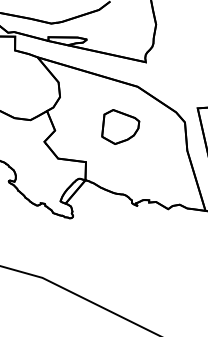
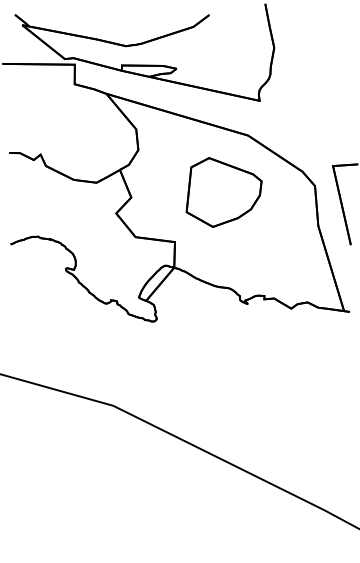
part: (120, 127) -> (223, 192), size x1.43

